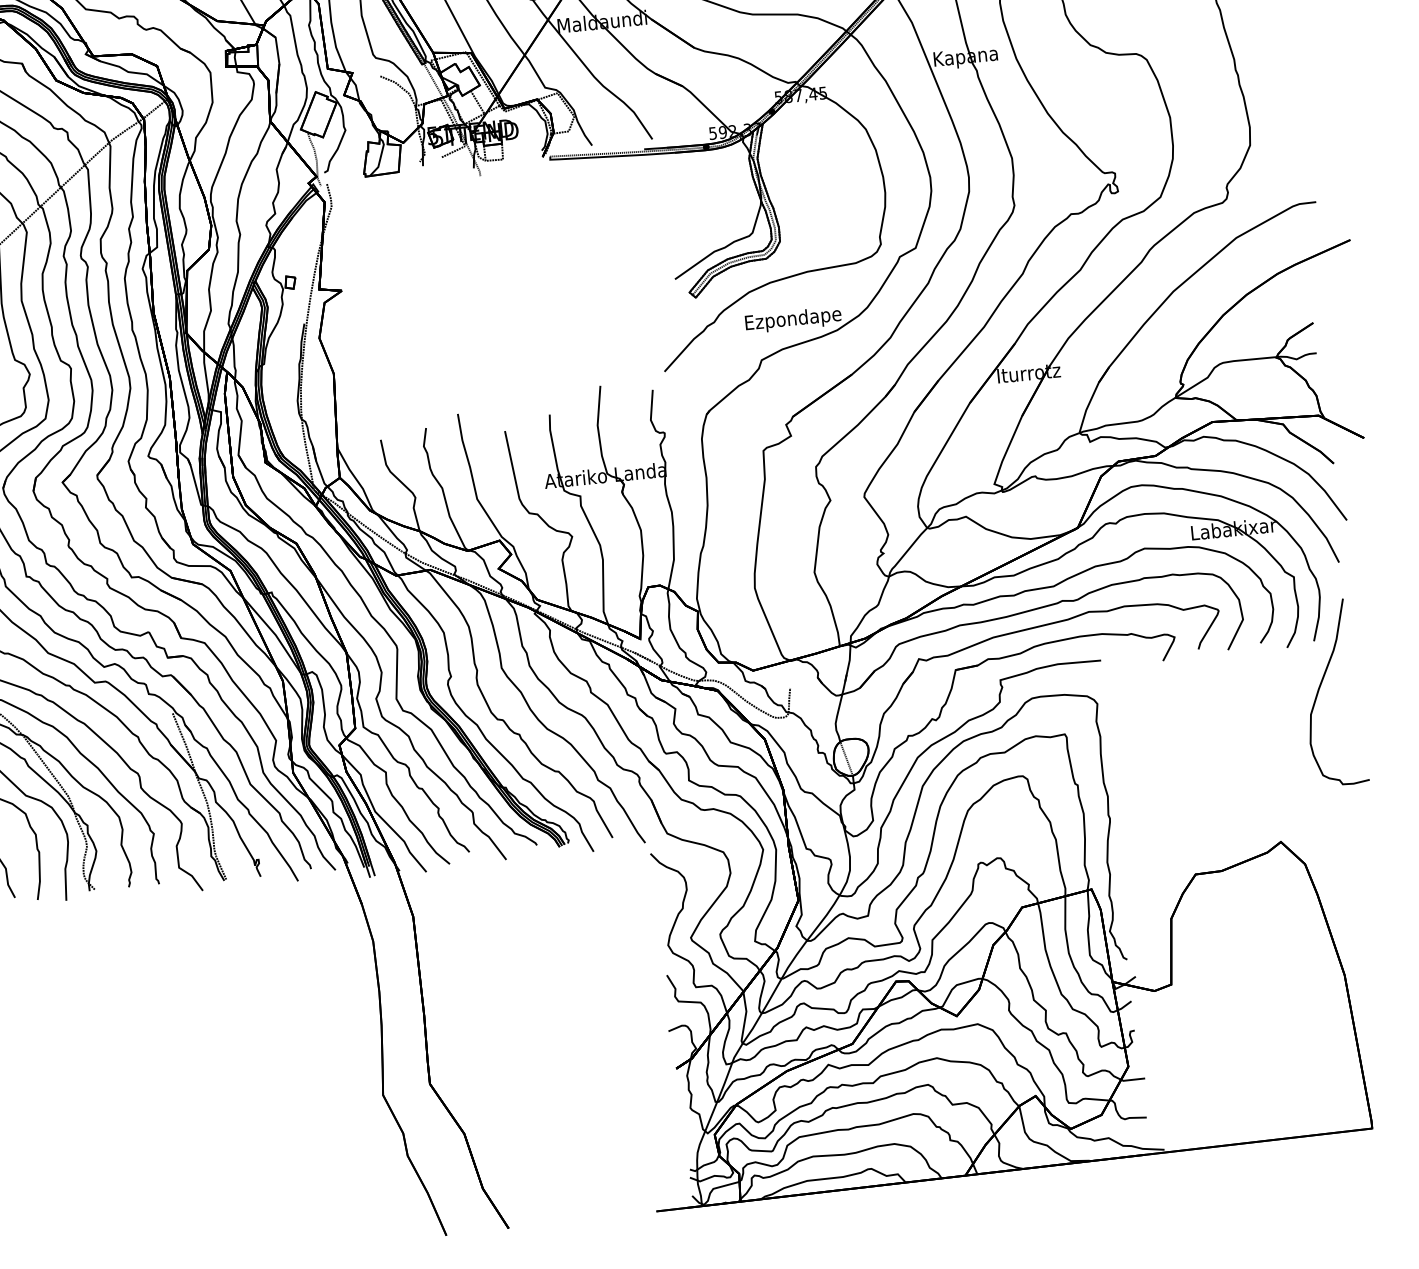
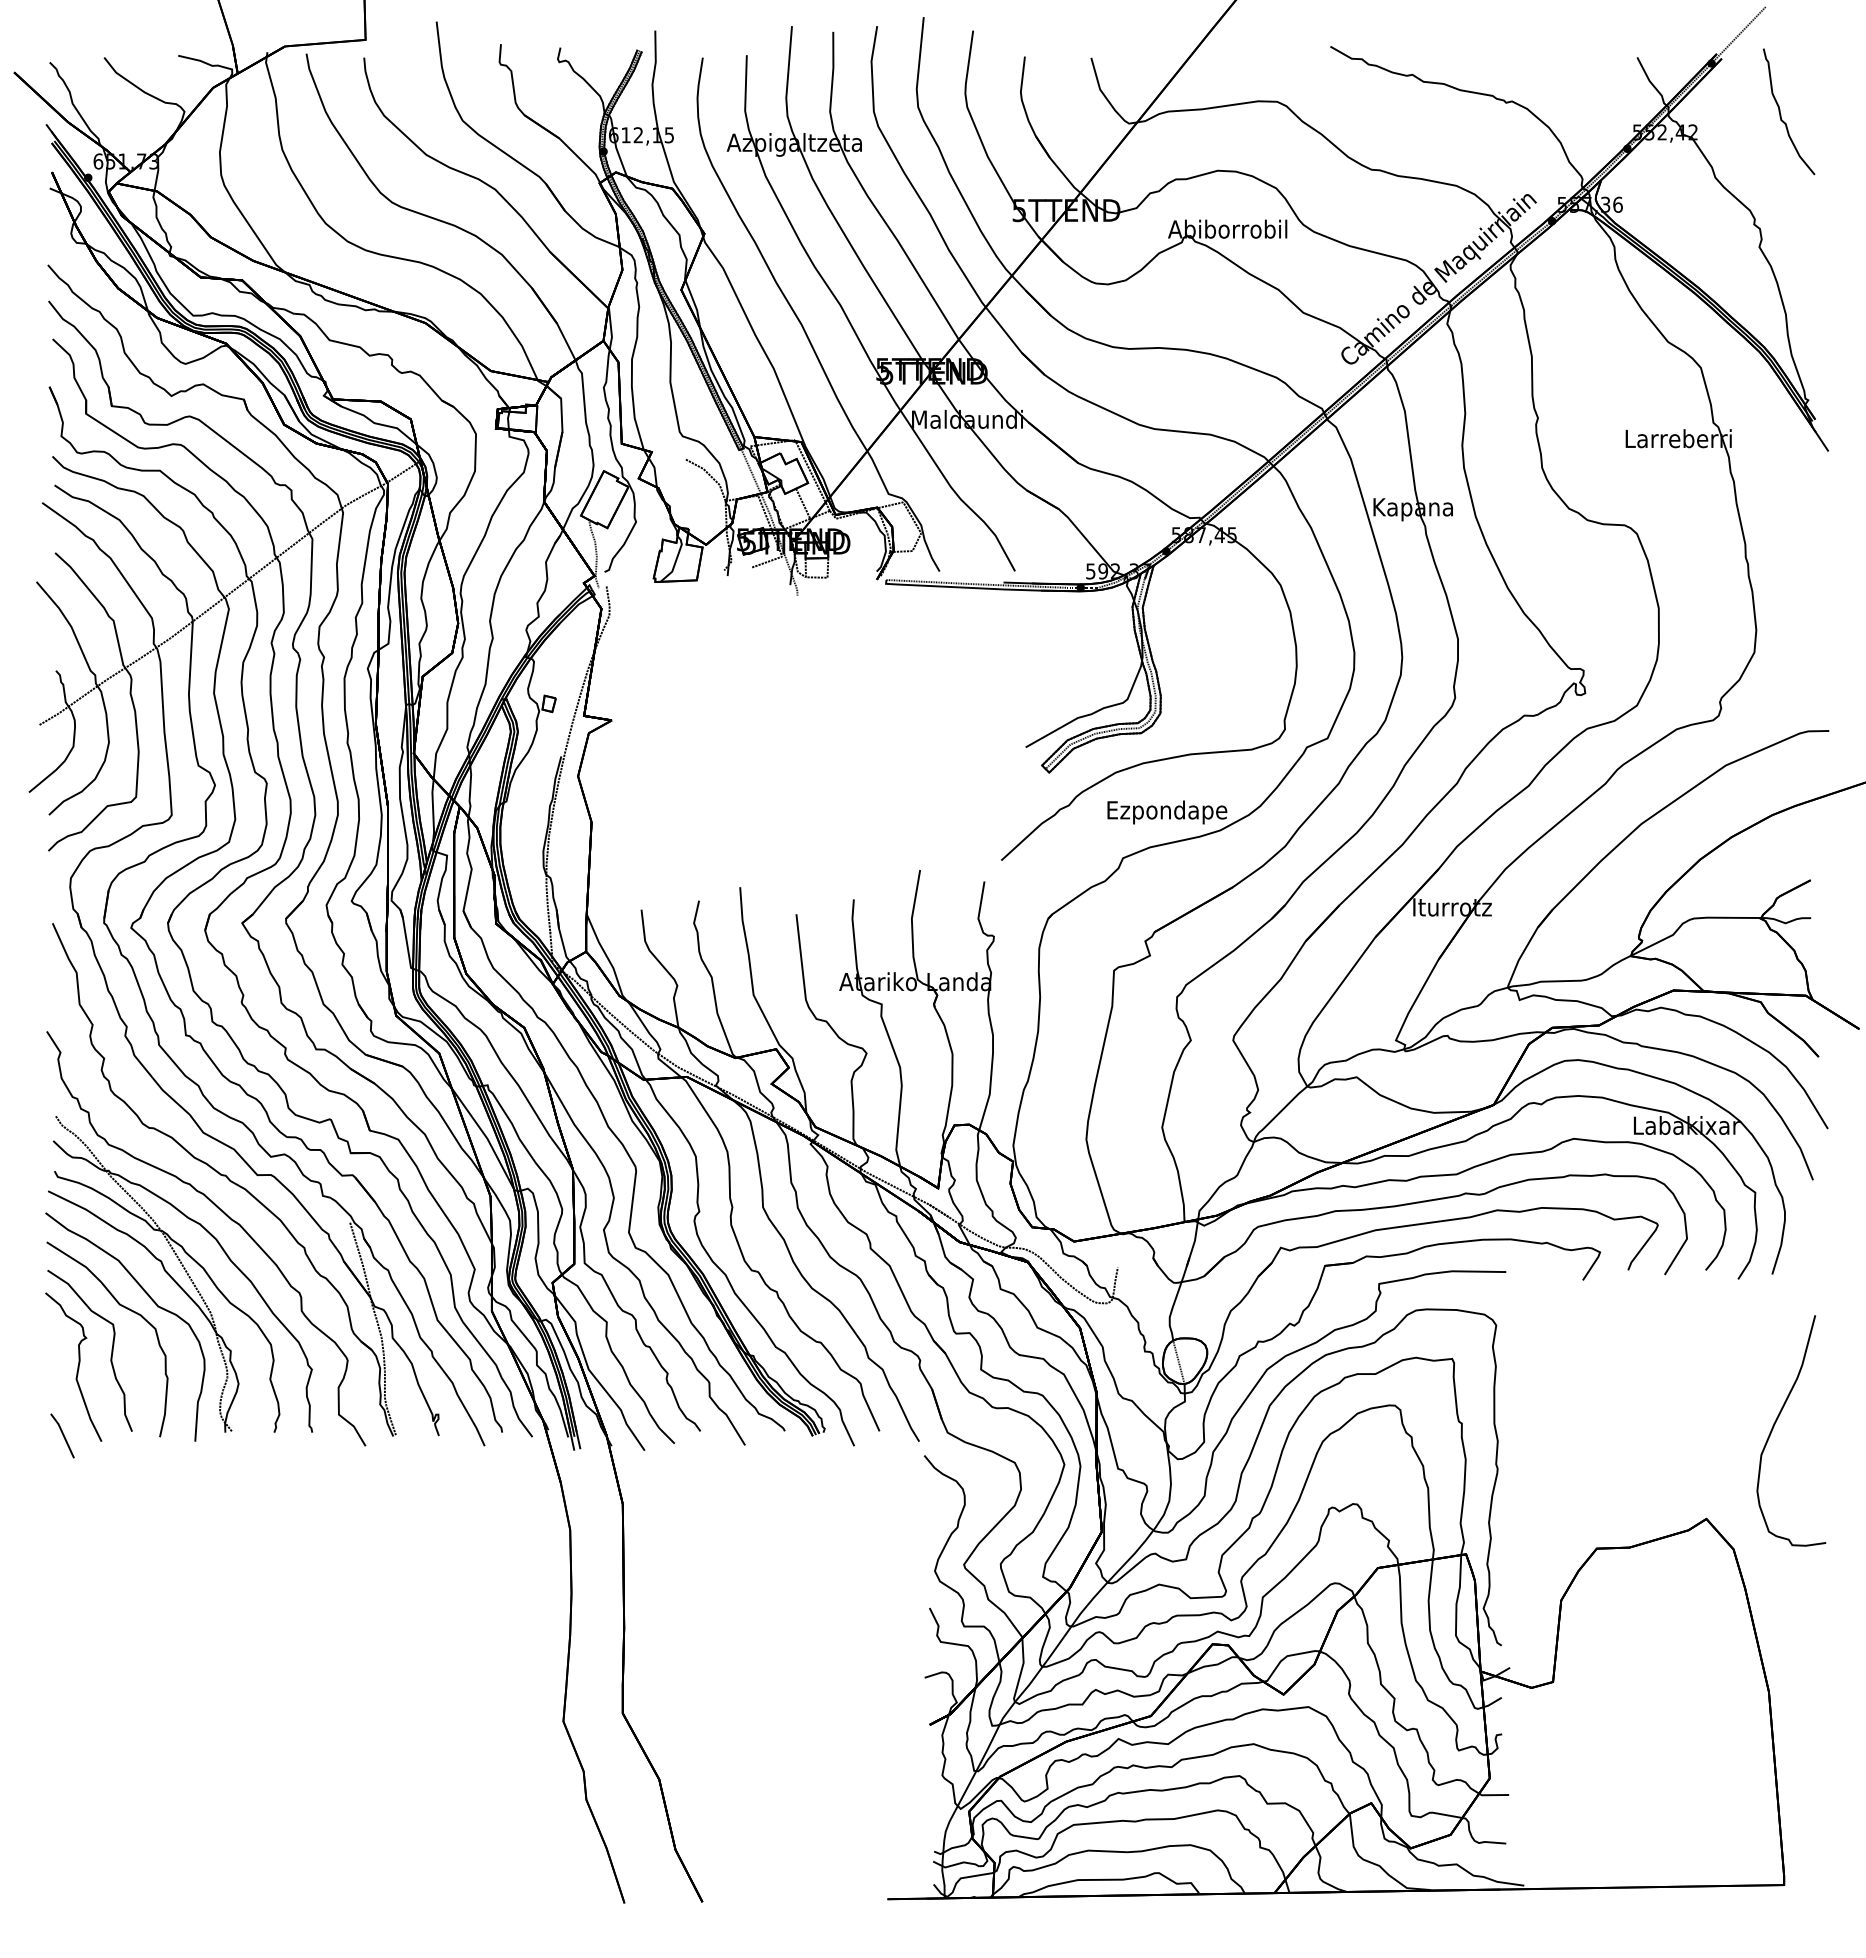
curve: (1320, 687) -> (1776, 1422), moved

